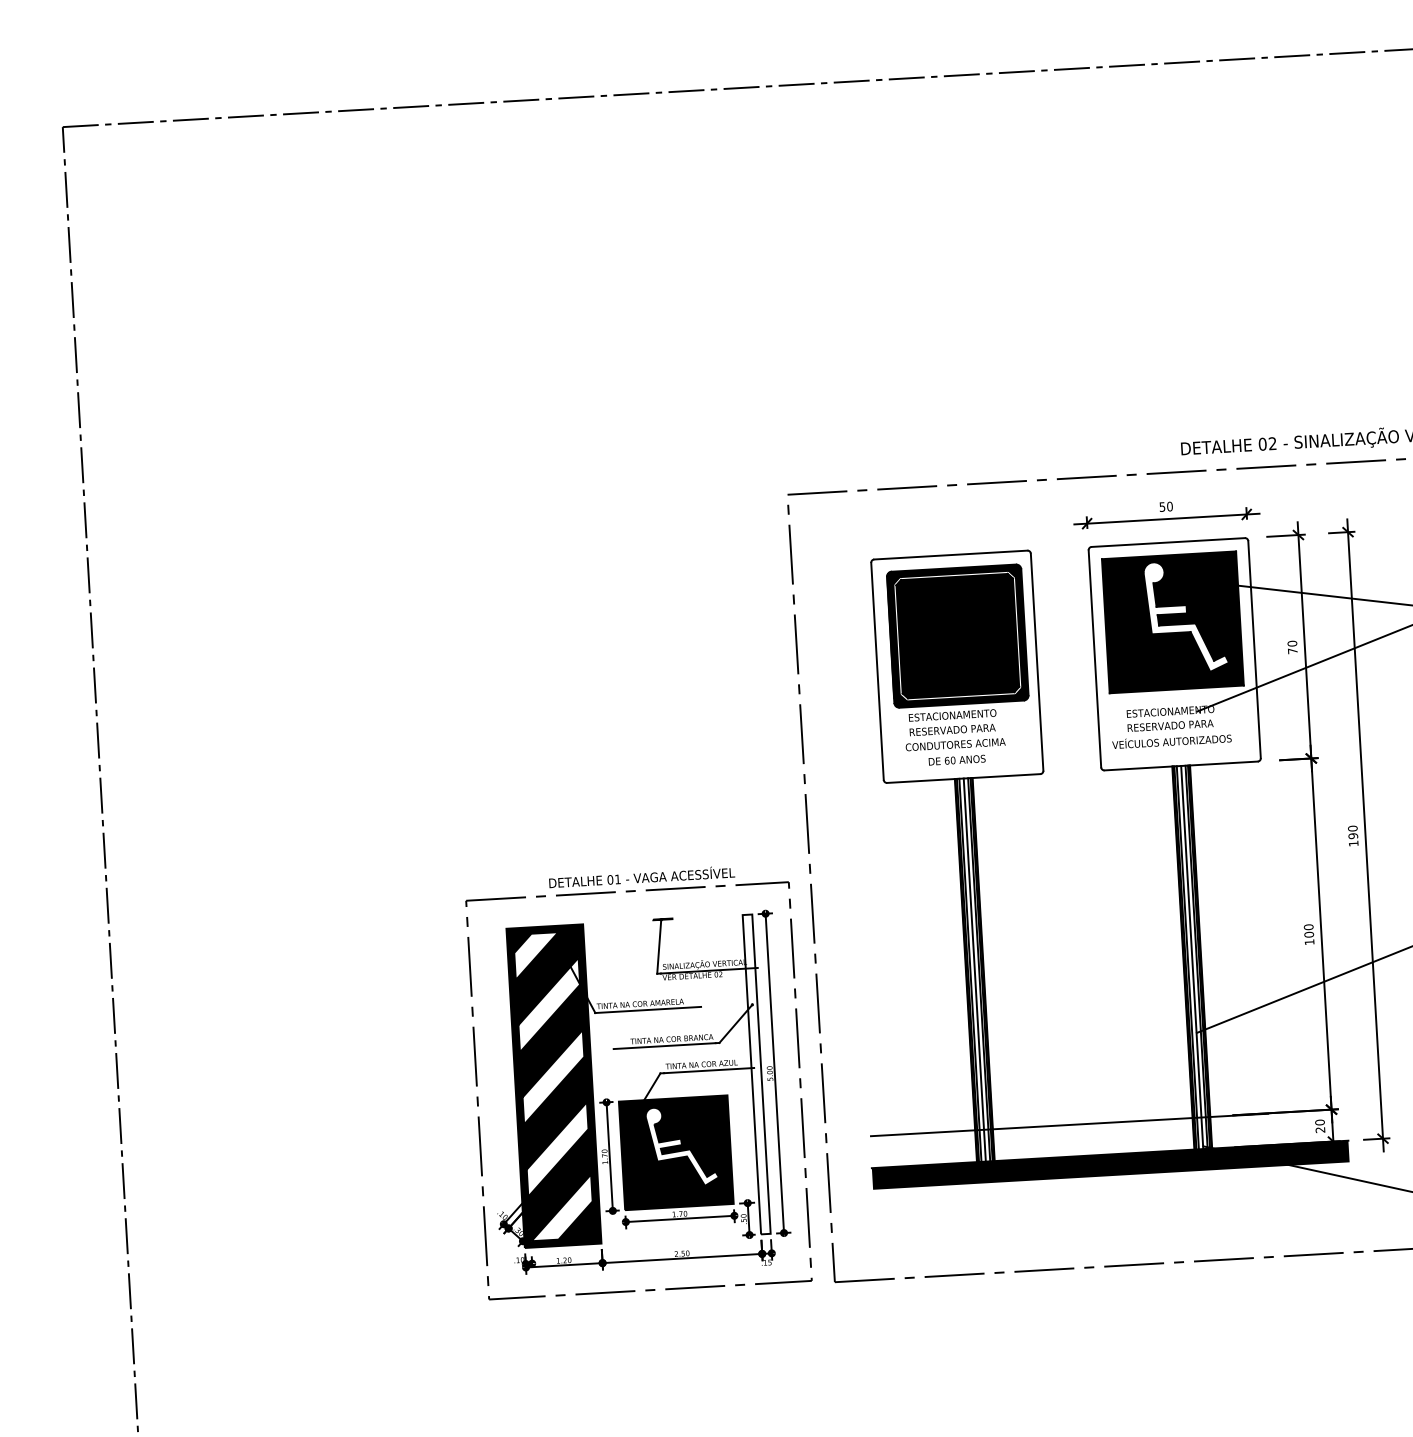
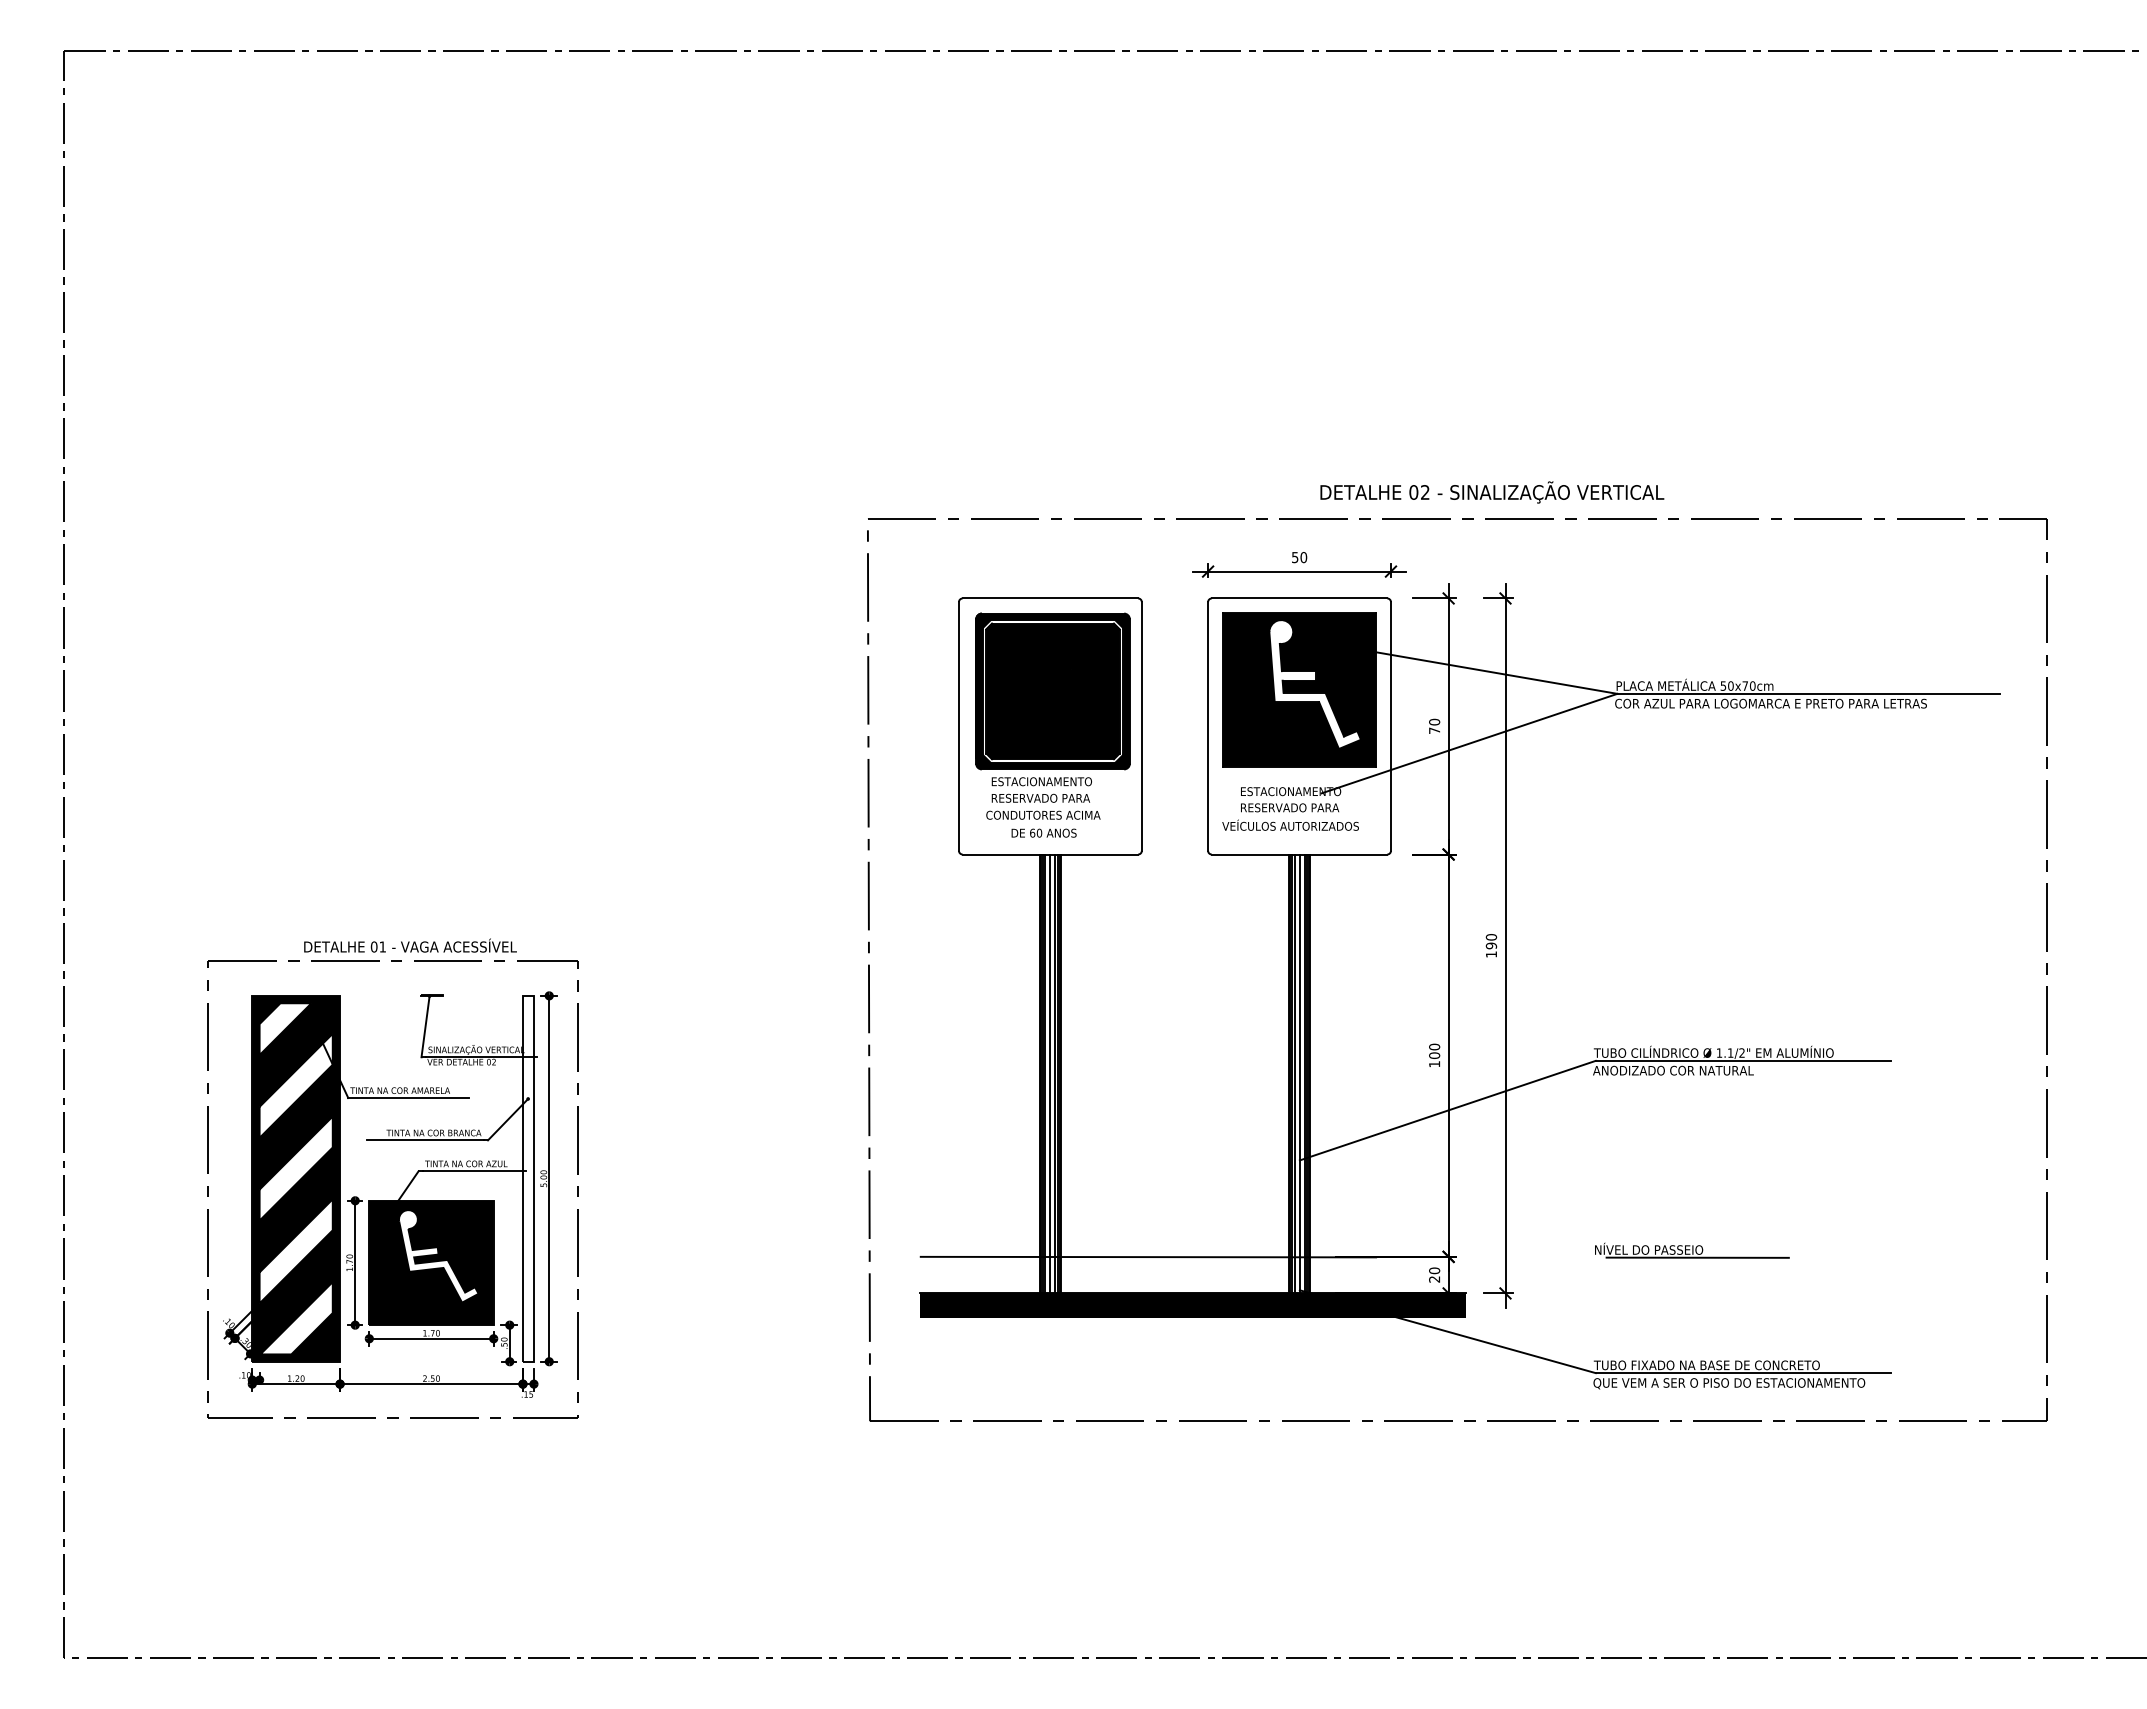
part: (649, 1090) -> (404, 1189), moved

